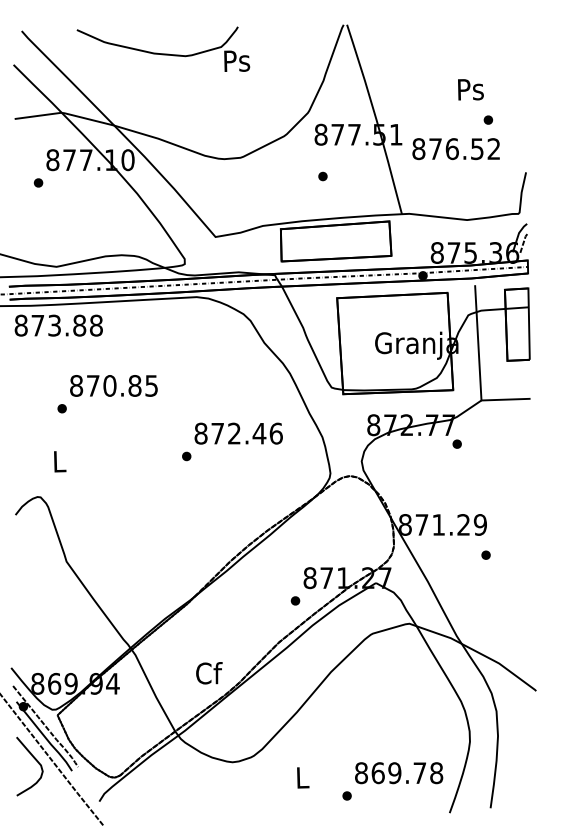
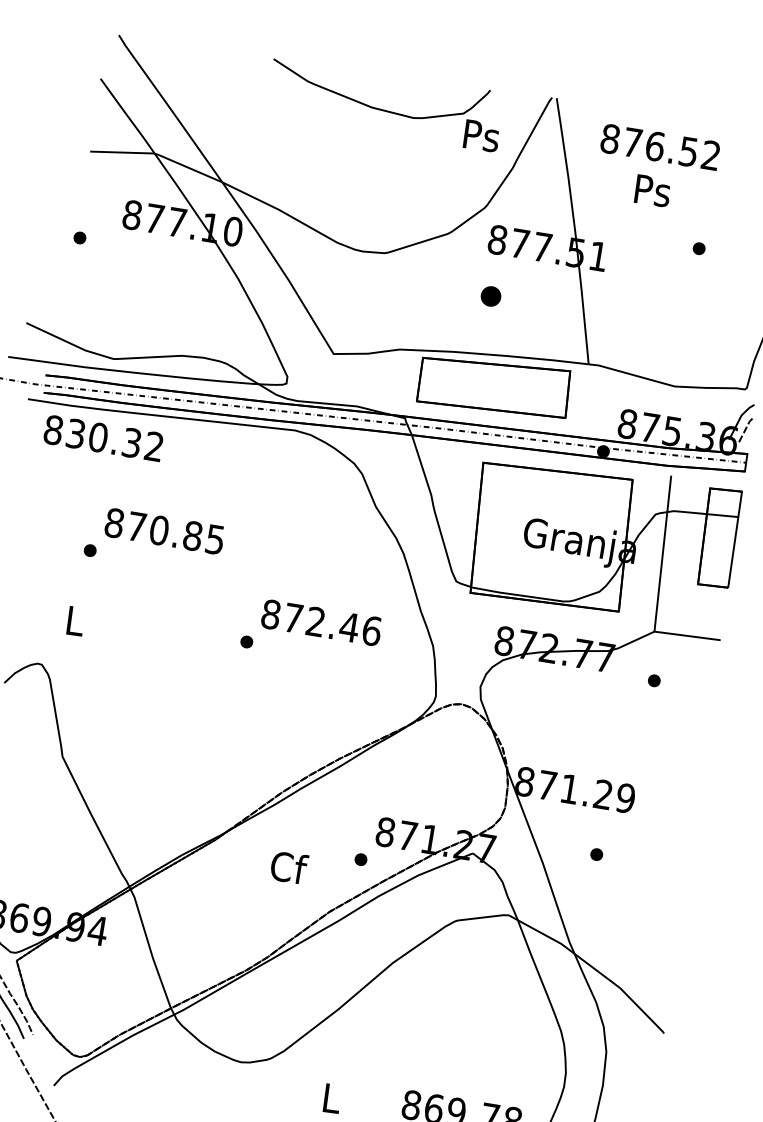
part: (163, 48) -> (385, 102), moved
text: (470, 89) -> (652, 190), moved
part: (487, 119) -> (698, 247), moved
text: (455, 149) -> (659, 147), moved
part: (322, 176) -> (490, 296), size x1.6
part: (38, 182) -> (79, 237), moved
text: (66, 325) -> (114, 439), 873.88 -> 830.32
part: (456, 443) -> (653, 679), moved
part: (485, 554) -> (596, 853), moved
text: (209, 673) -> (289, 868), moved

